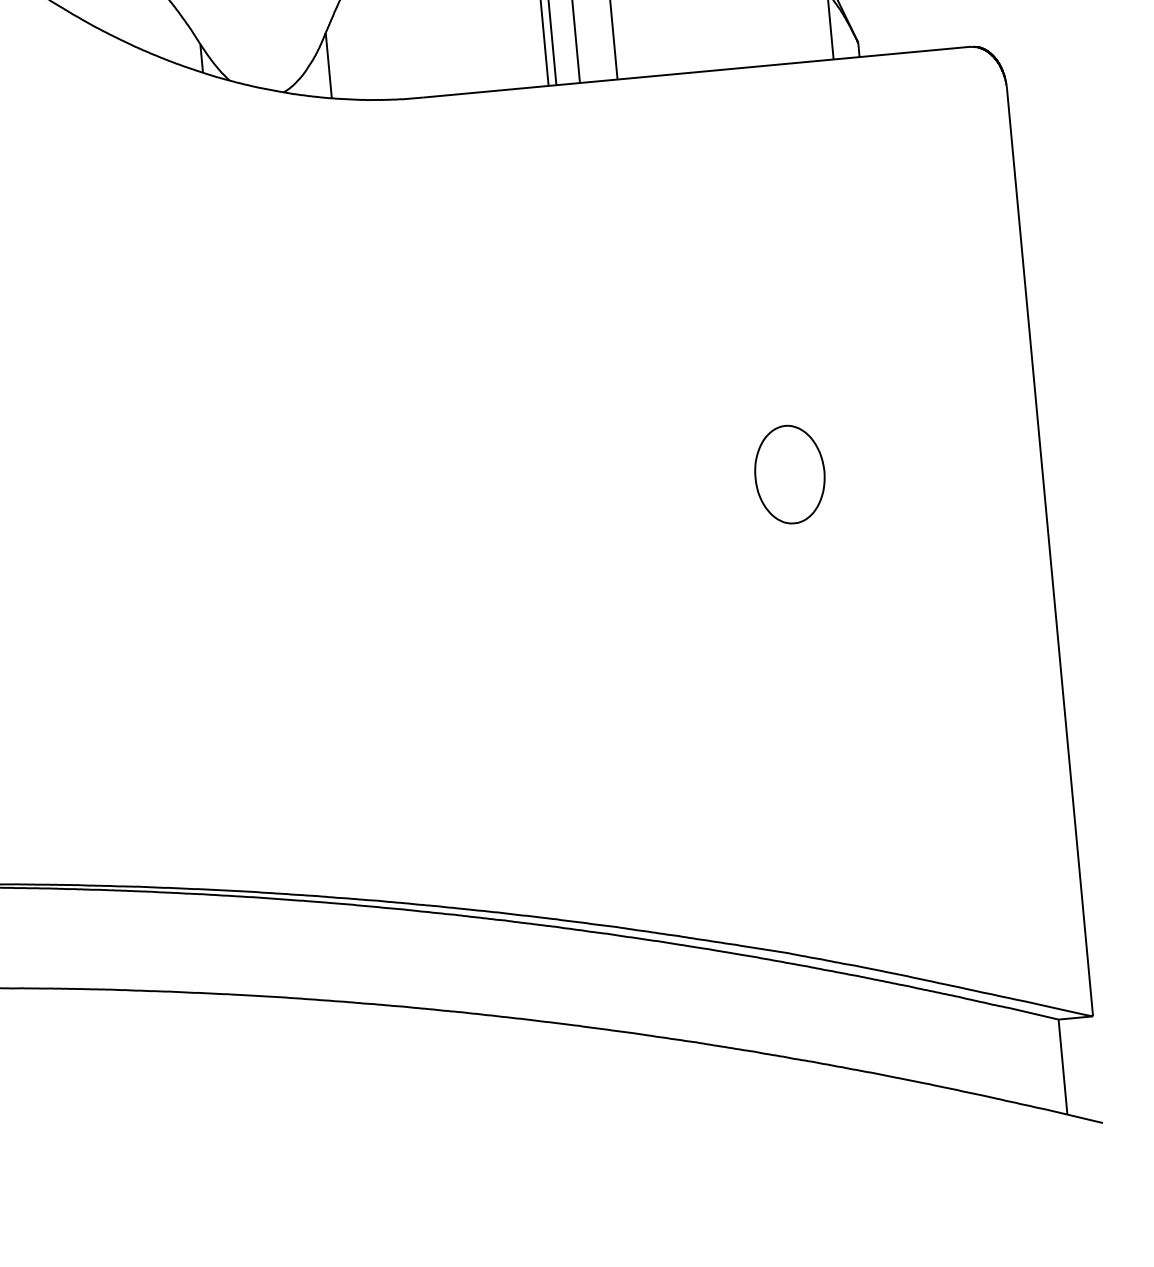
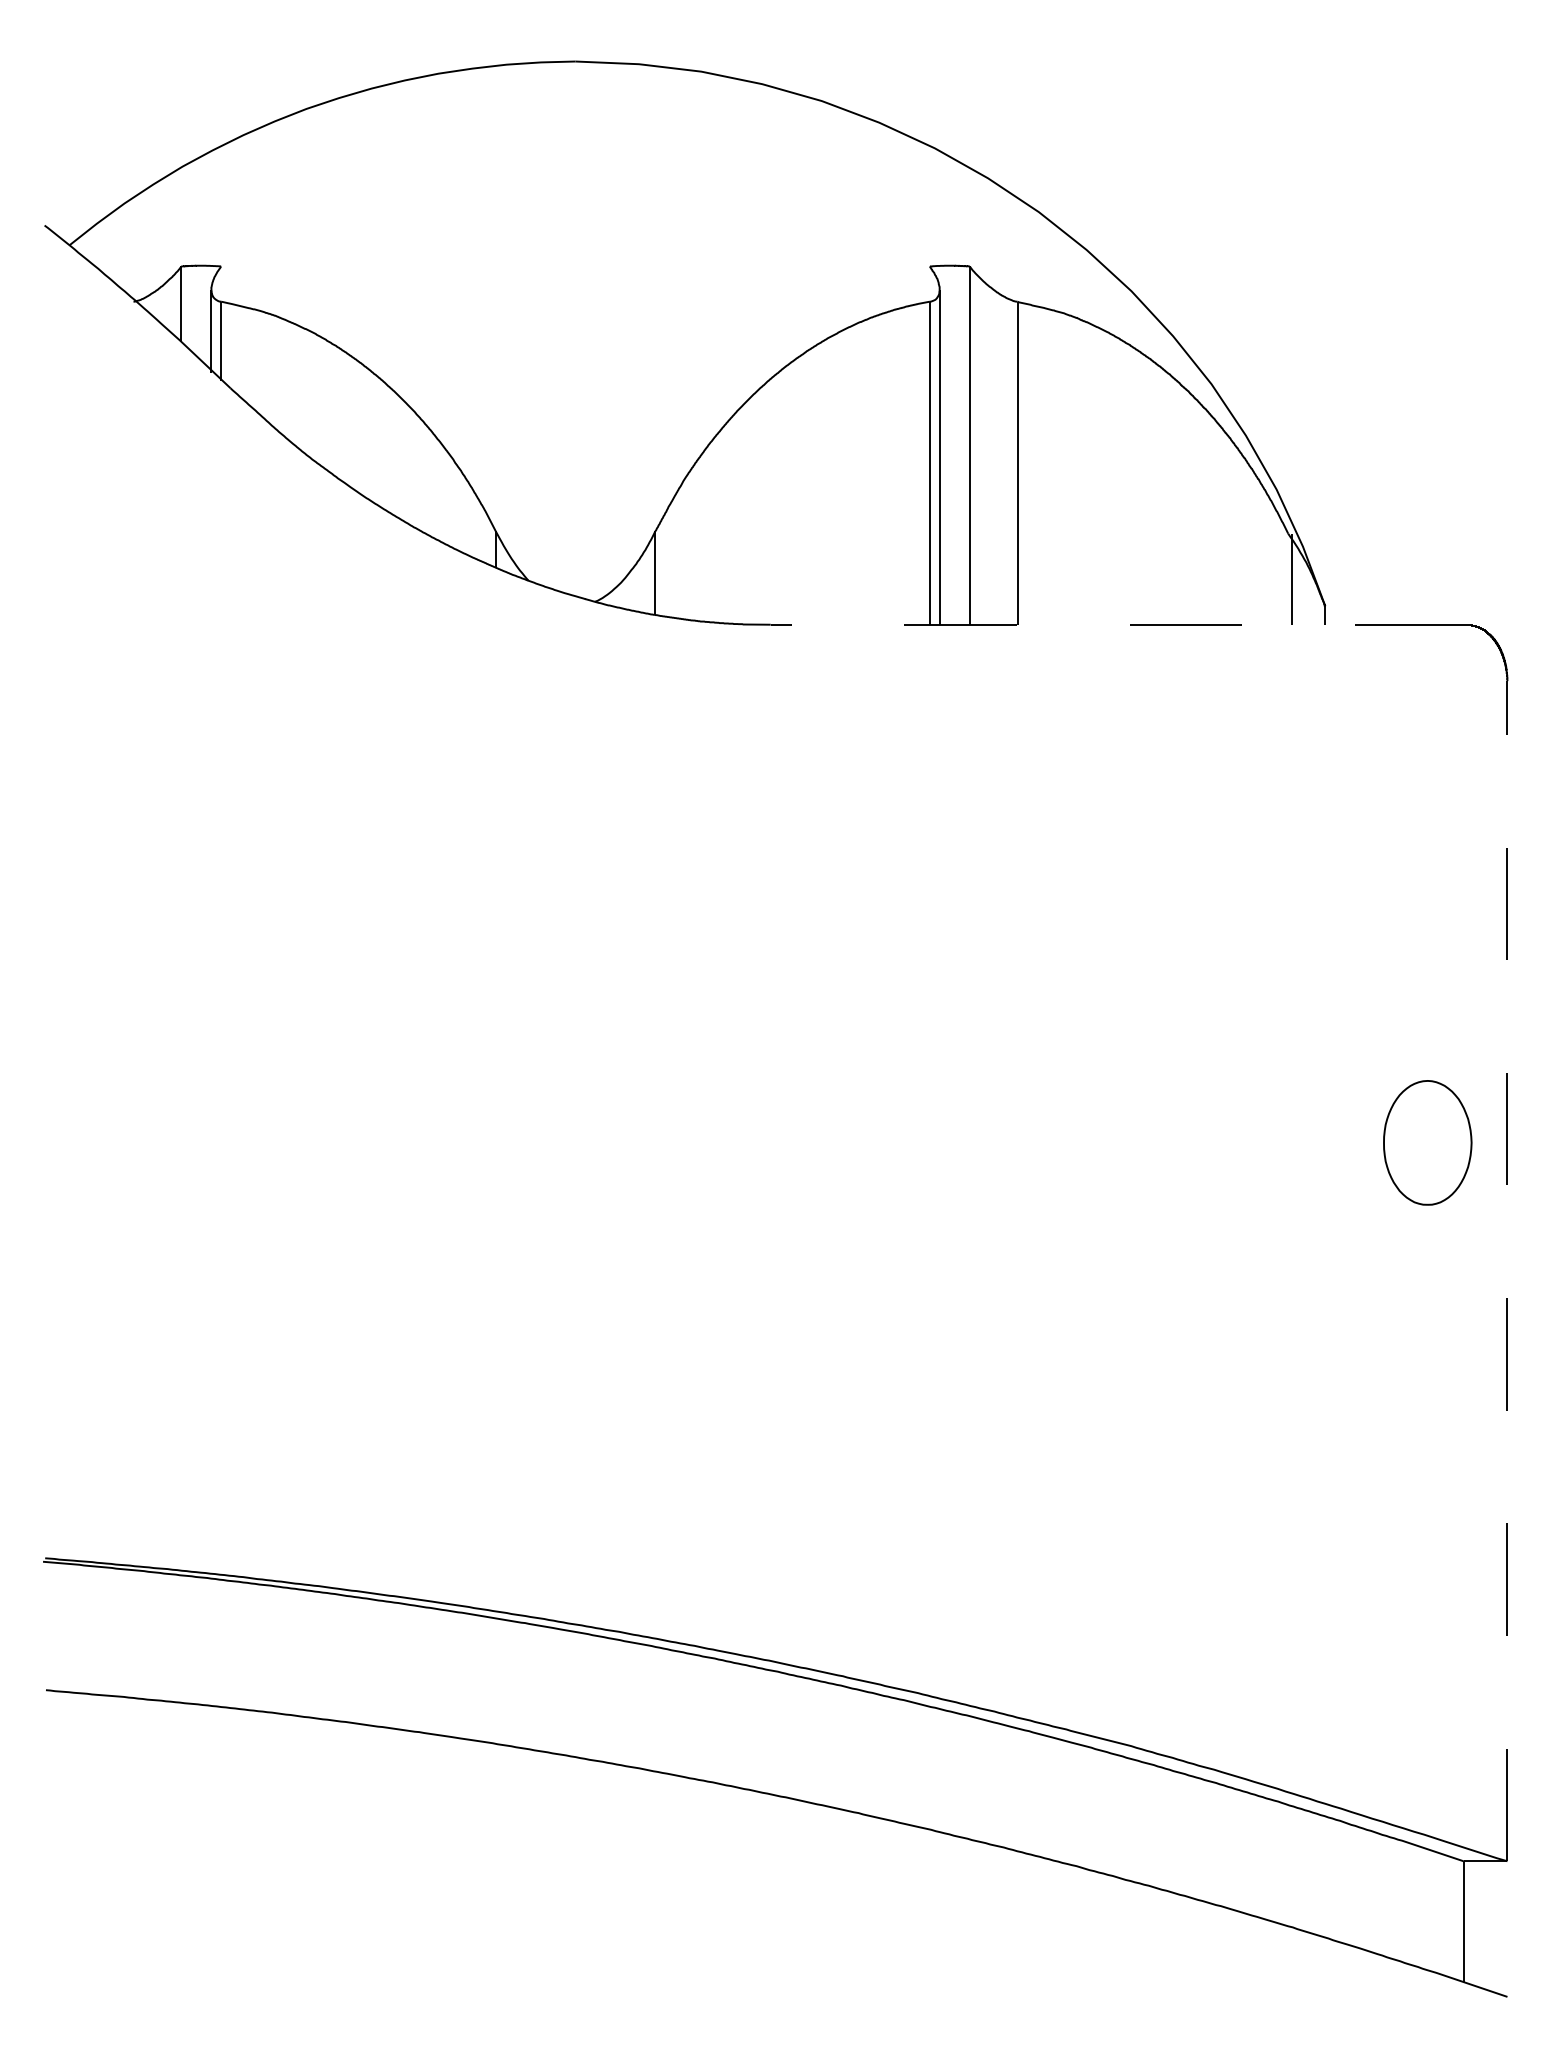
line: (696, 72) -> (1118, 624), solid -> dashed
part: (789, 474) -> (1427, 1142), moved
line: (1049, 551) -> (1507, 1270), solid -> dashed

